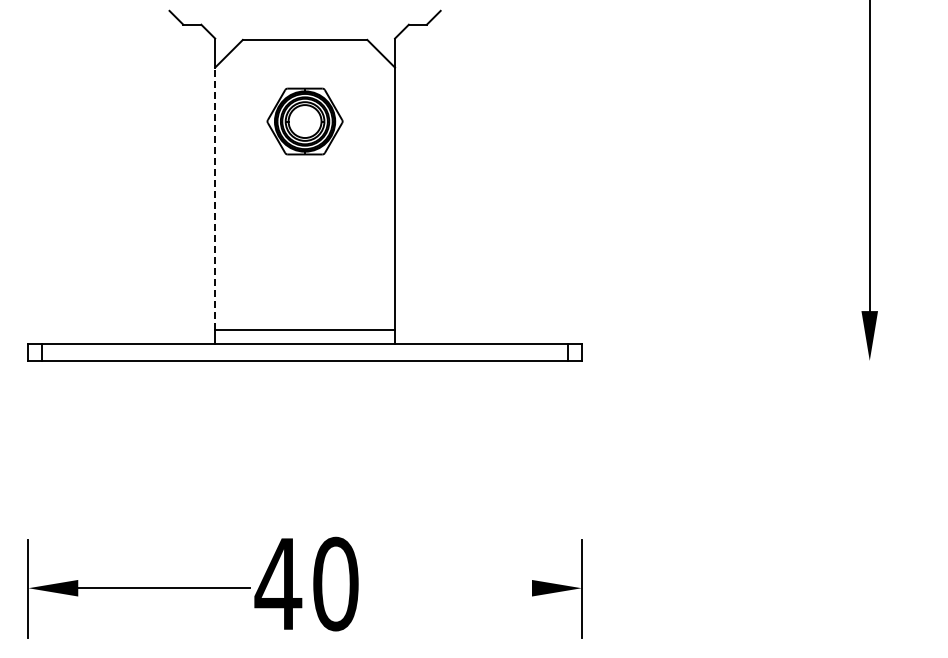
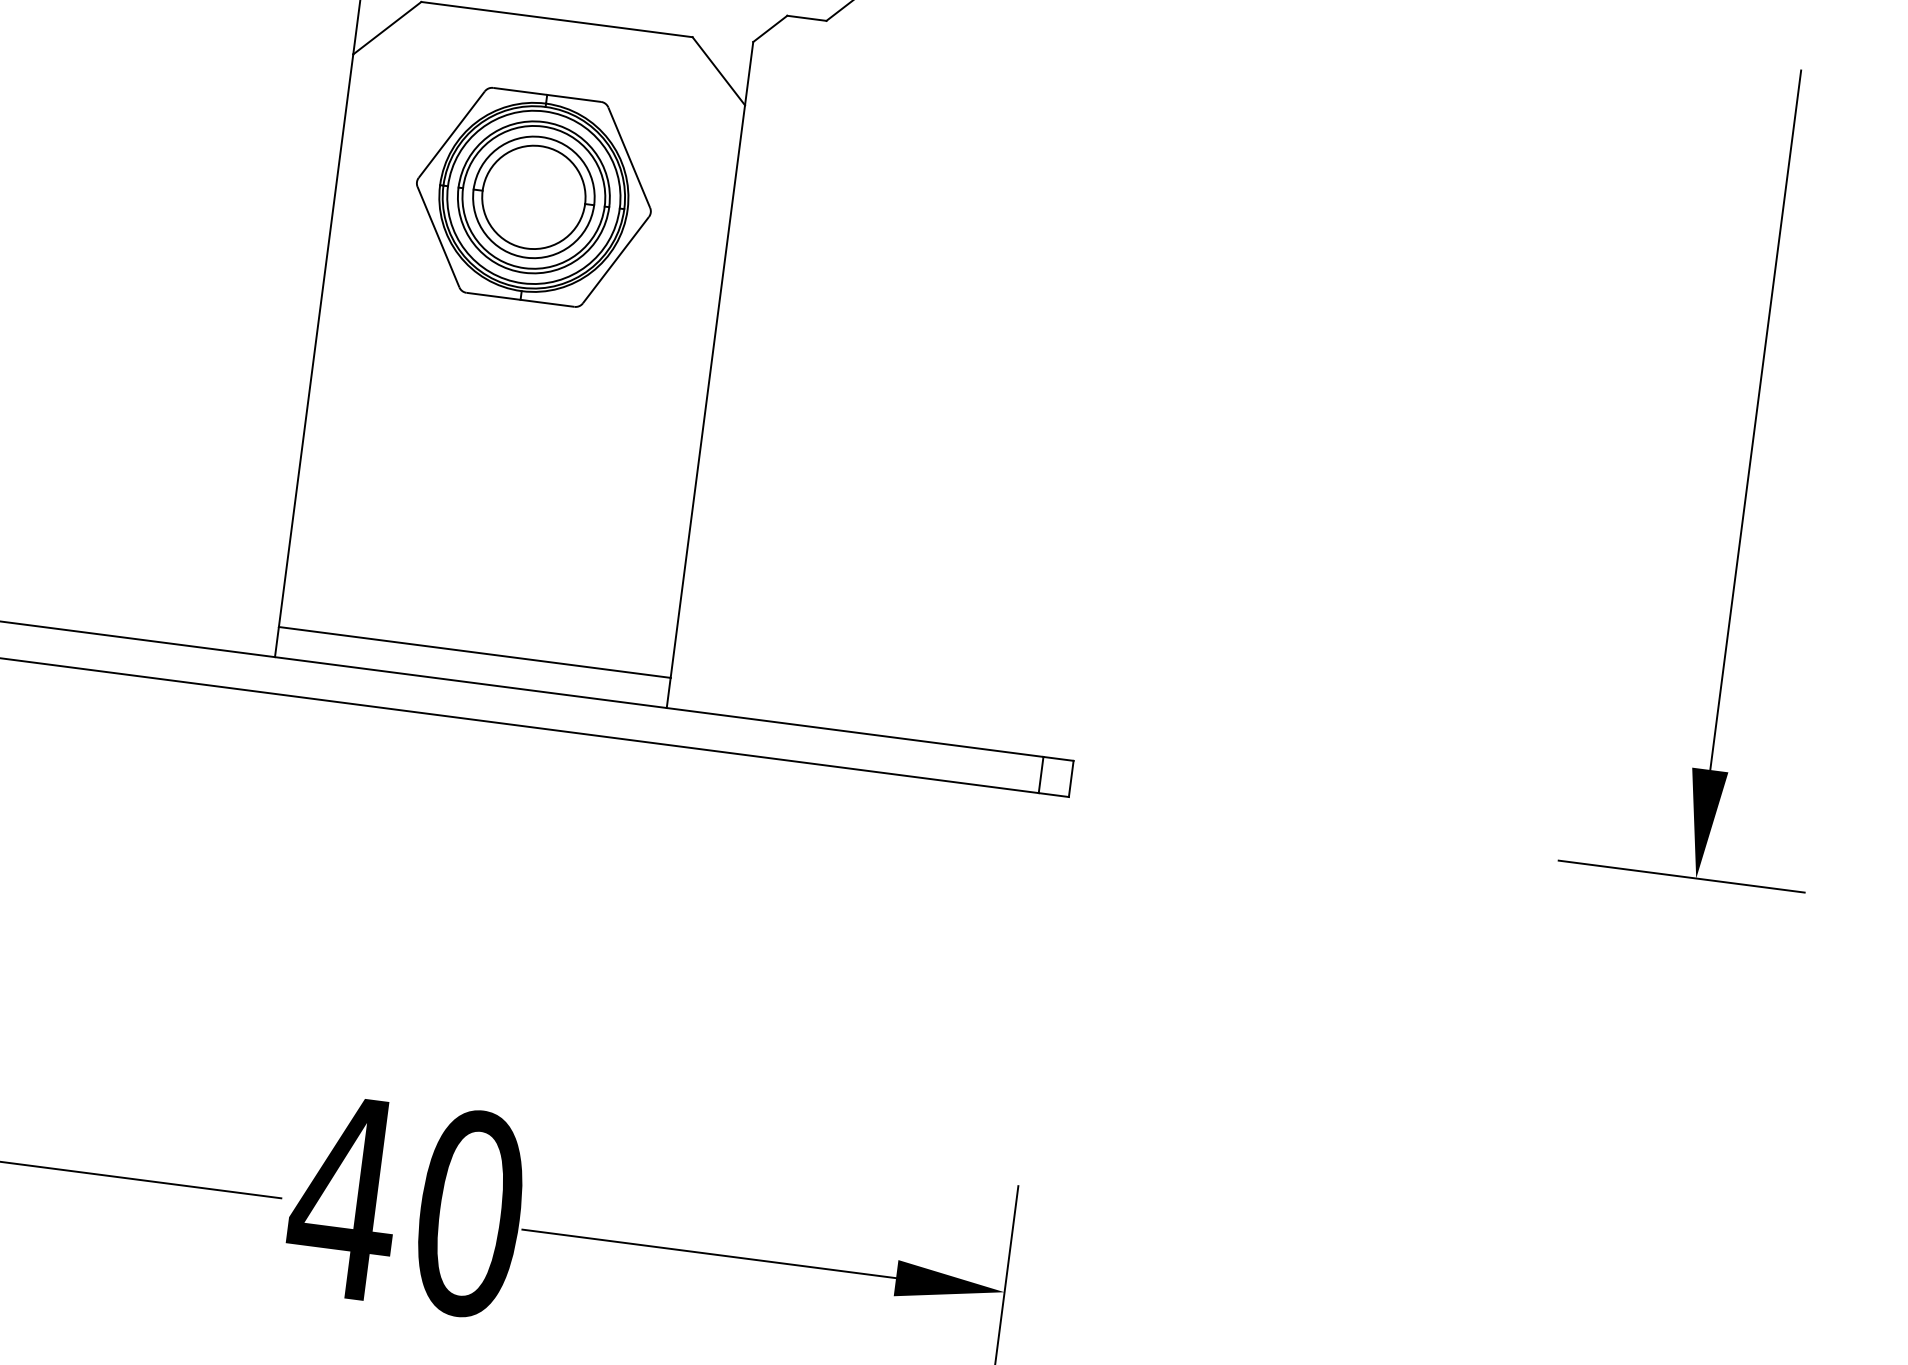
part: (304, 121) -> (532, 197), size x1.43
line: (215, 198) -> (316, 339), dashed -> solid
line: (862, 360) -> (1680, 875), added
line: (445, 588) -> (707, 1254), added

